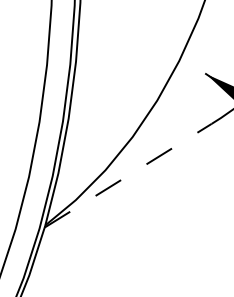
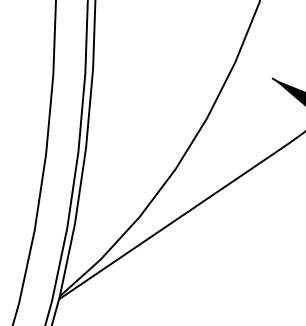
line: (128, 175) -> (171, 222), dashed -> solid

